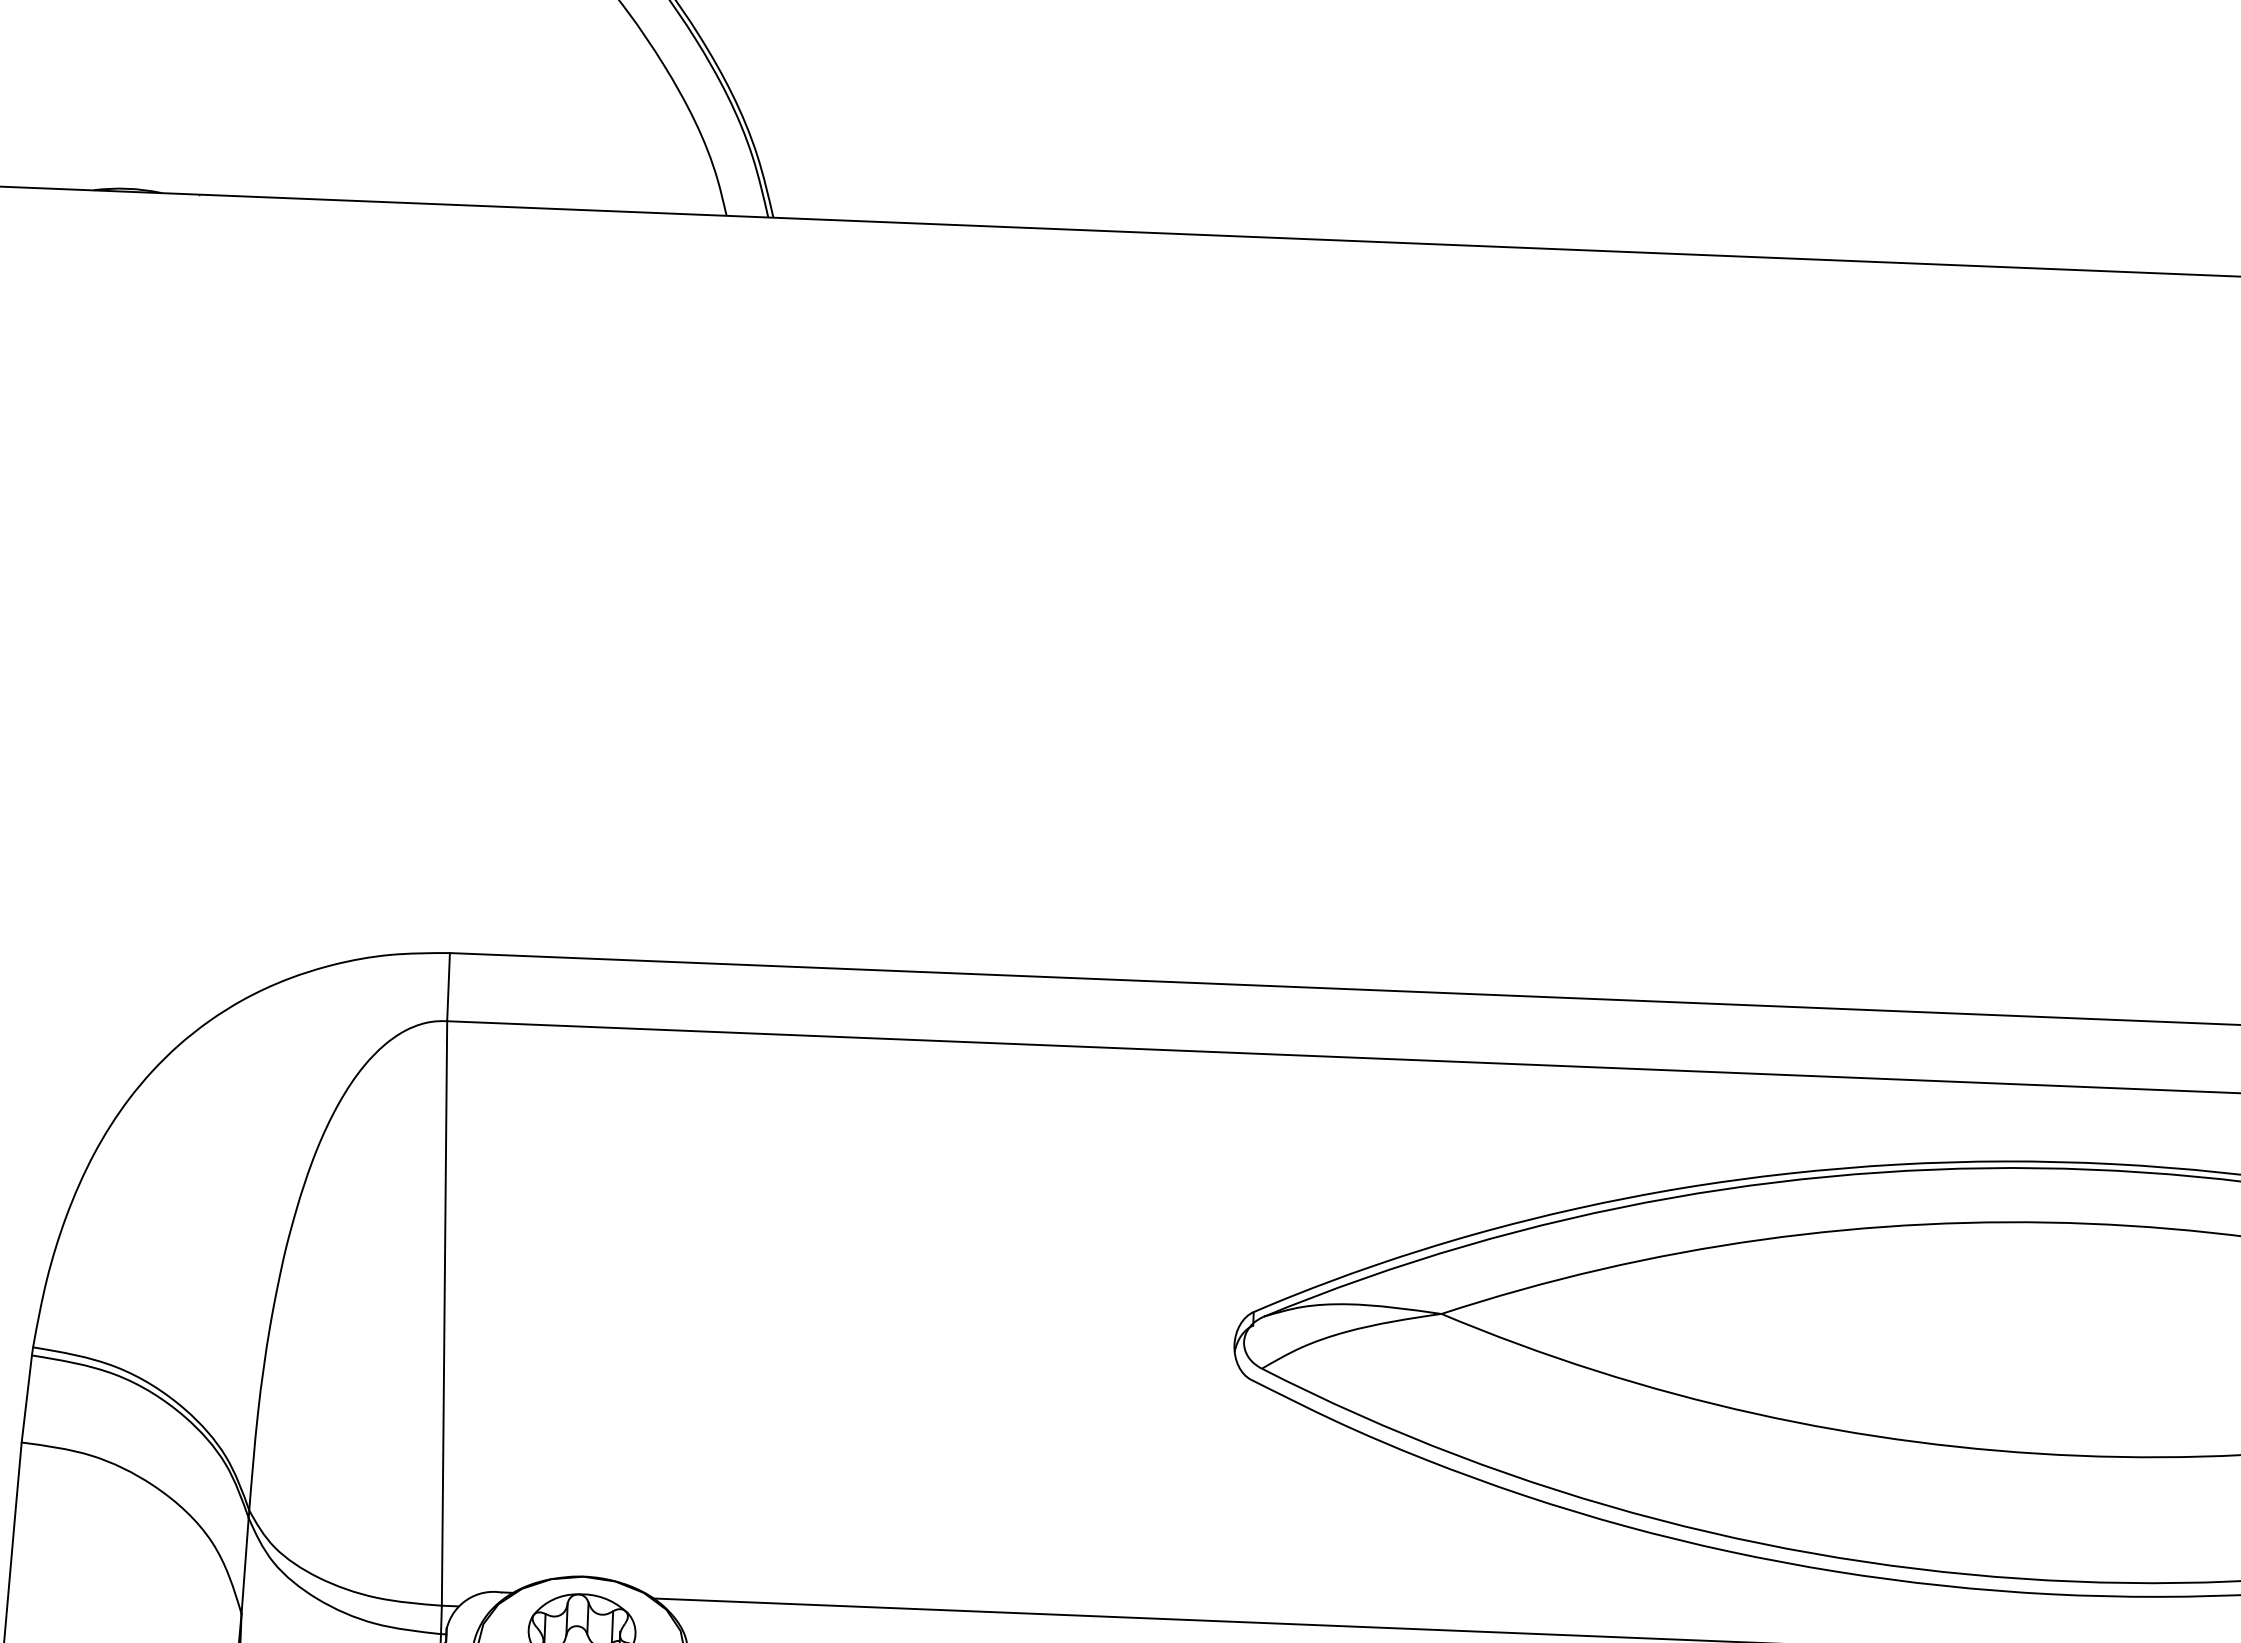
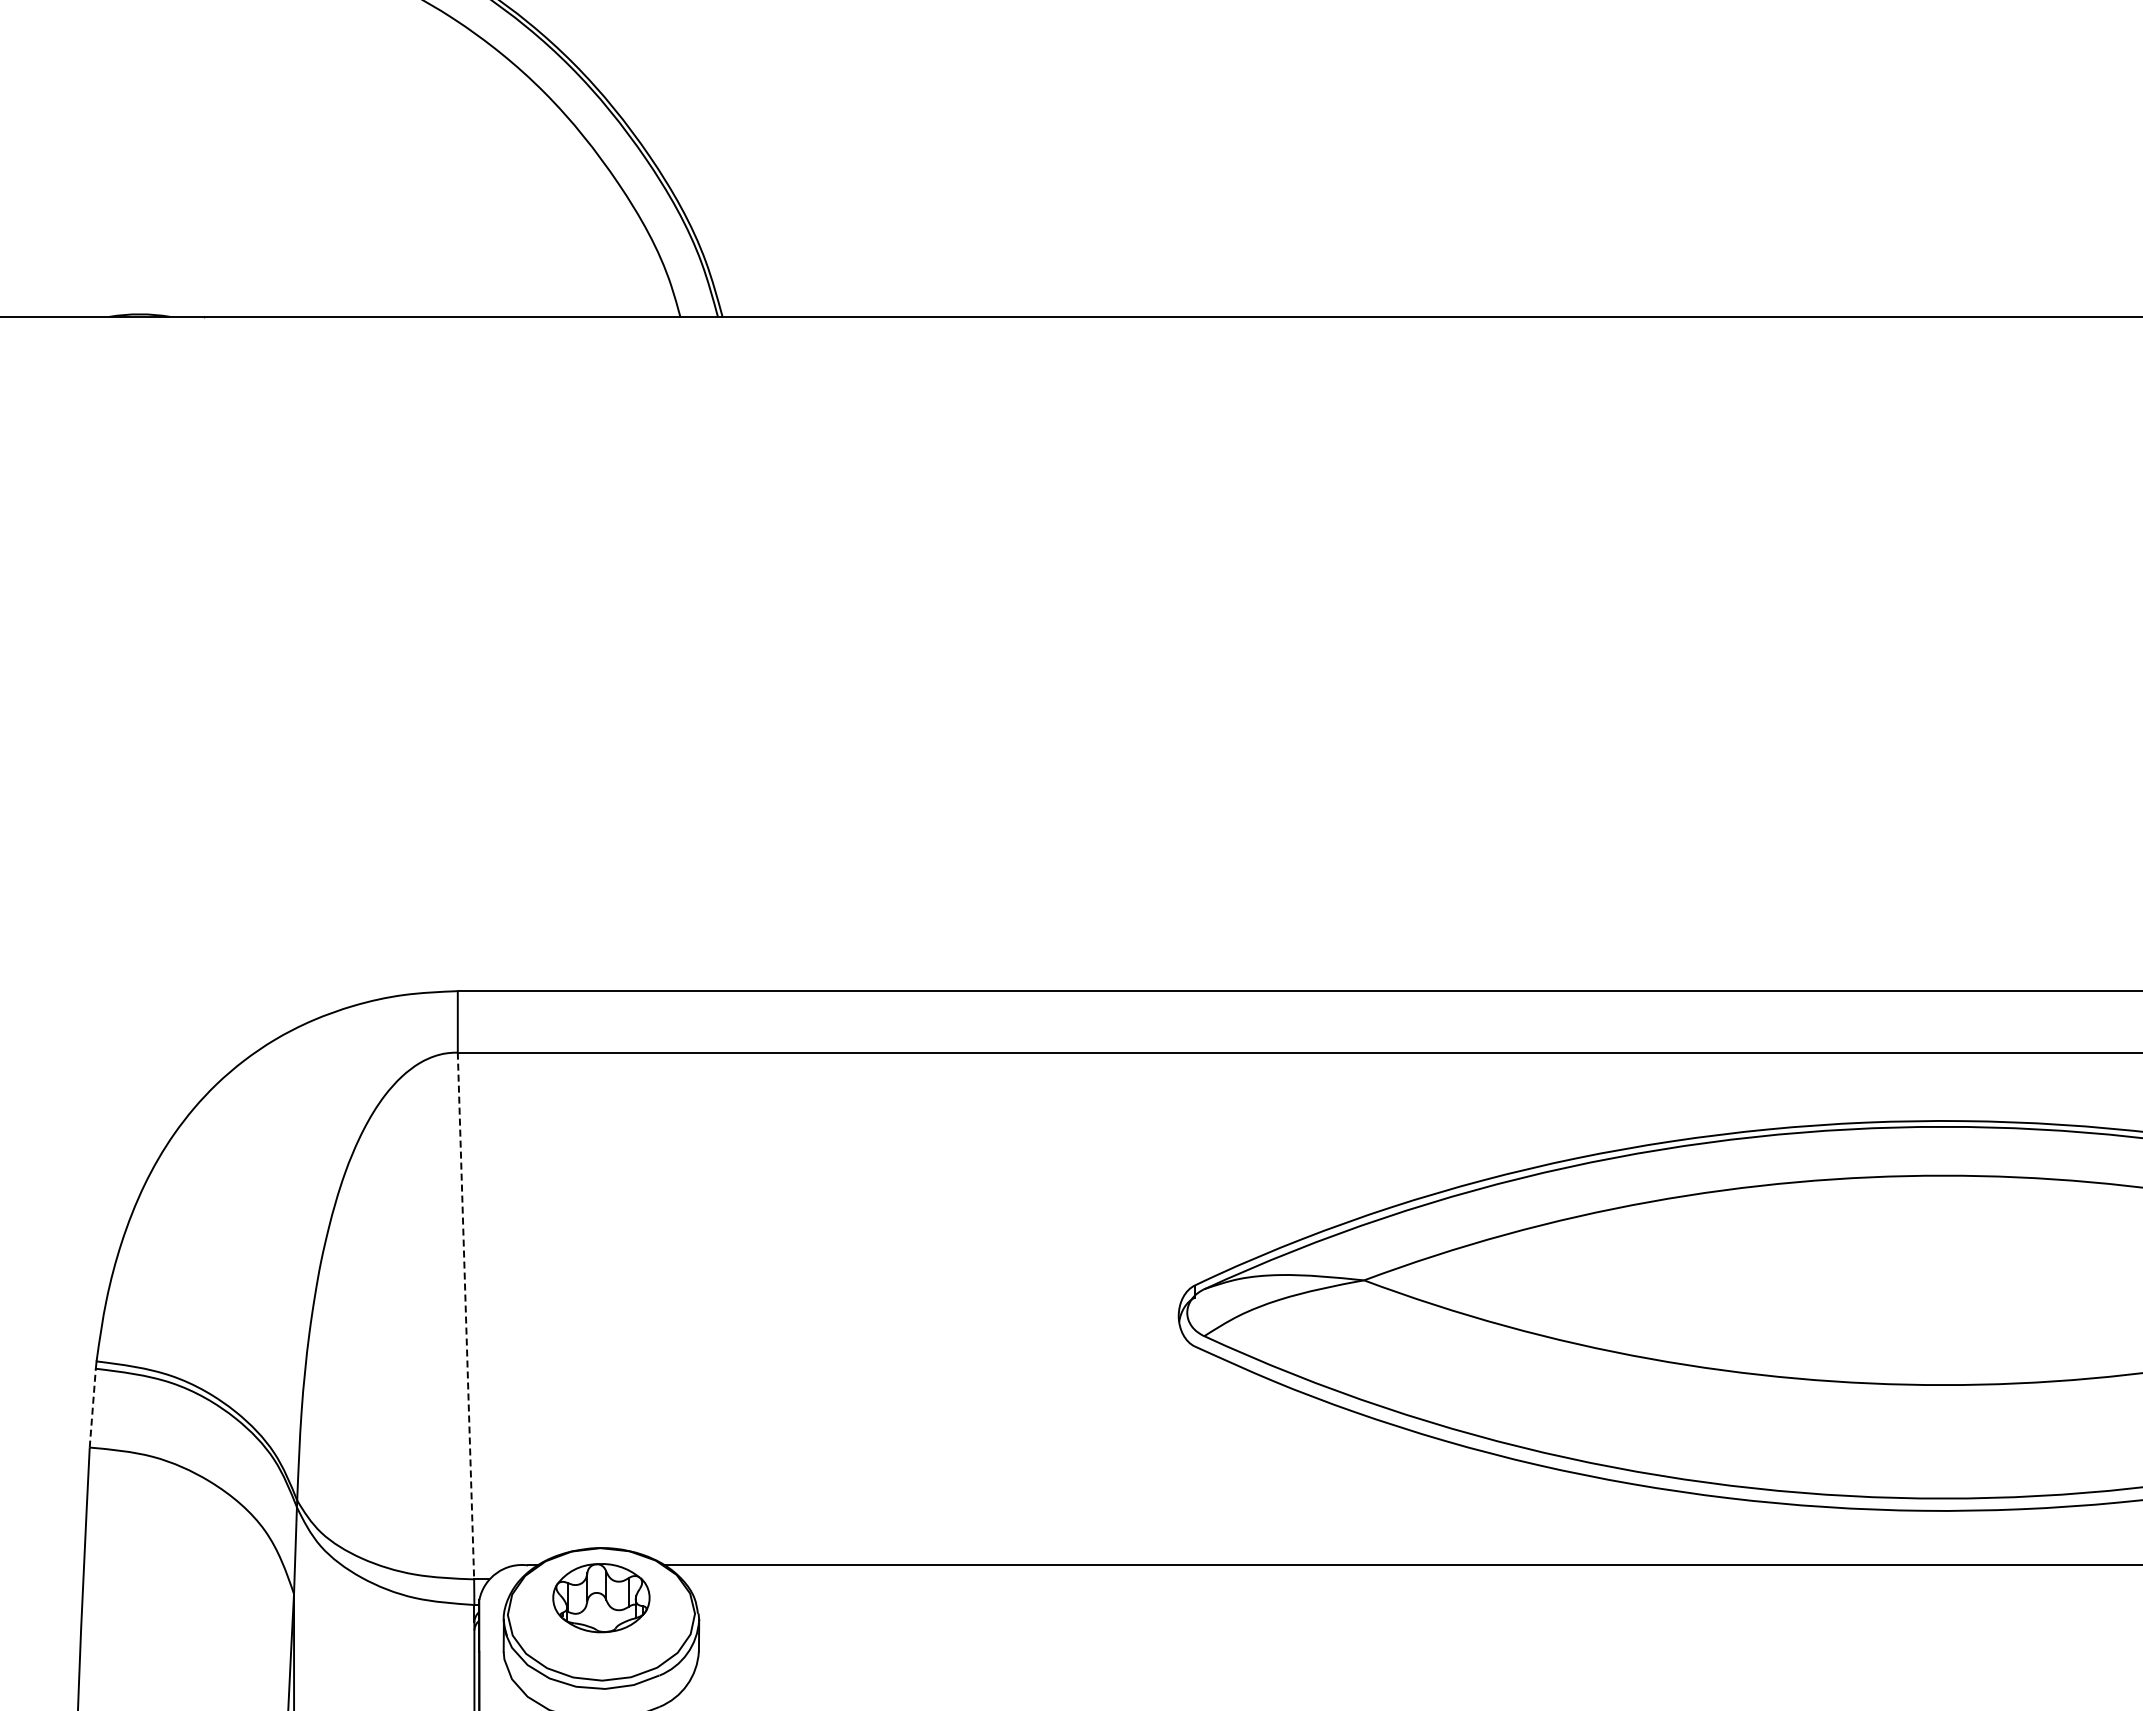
line: (443, 1313) -> (465, 1316), solid -> dashed
line: (26, 1399) -> (92, 1408), solid -> dashed

